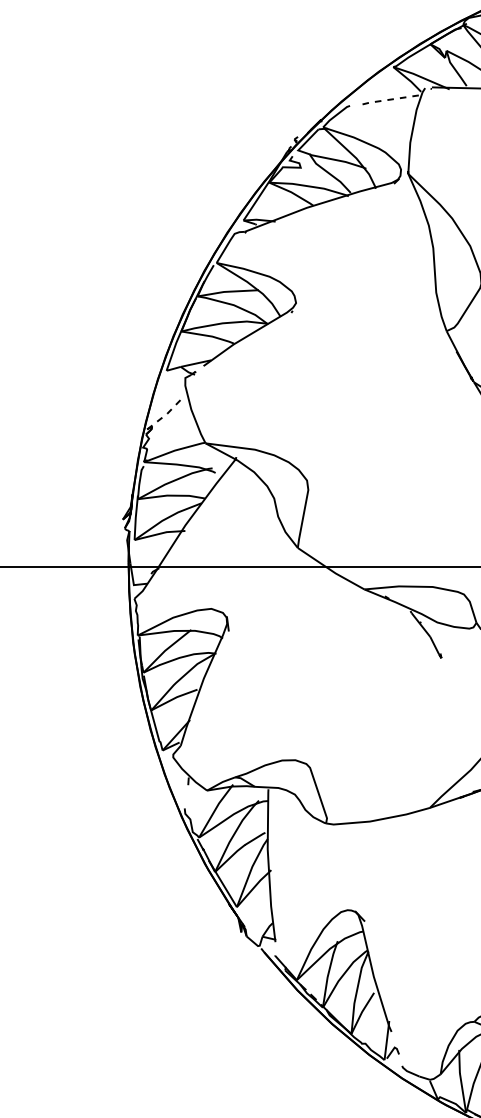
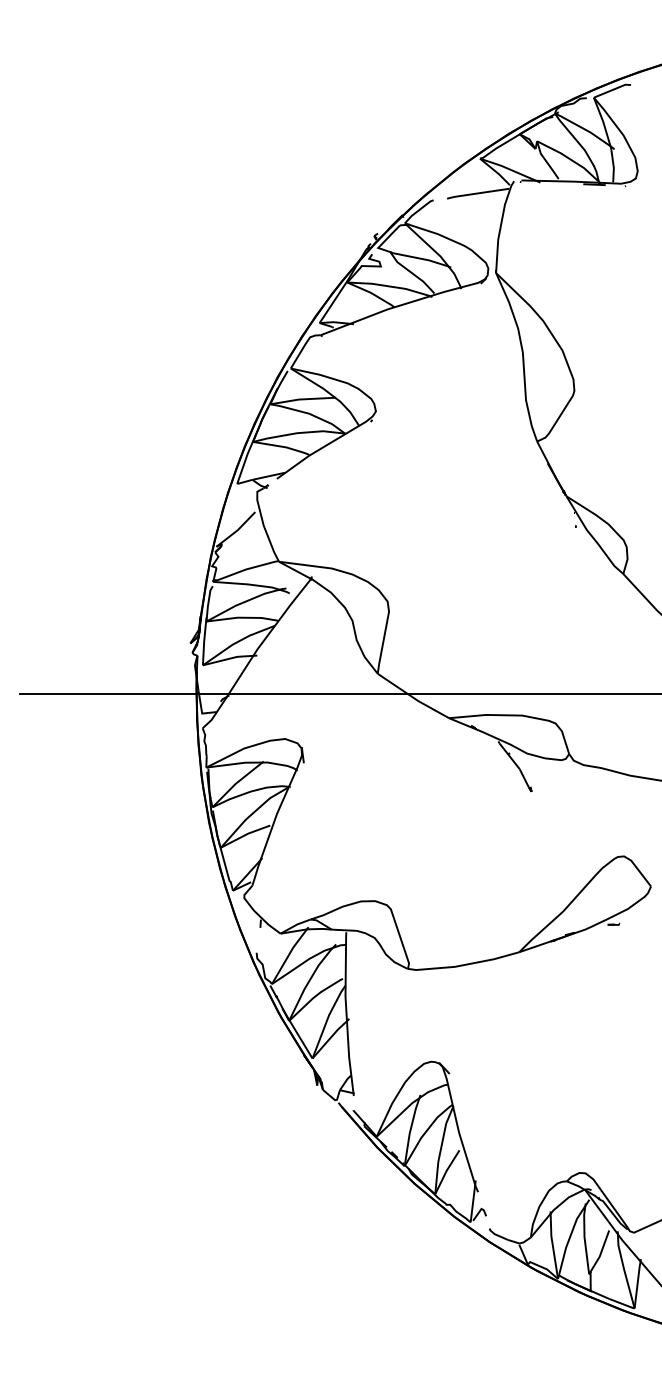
line: (391, 99) -> (478, 193), dashed -> solid
line: (166, 414) -> (237, 530), dashed -> solid

